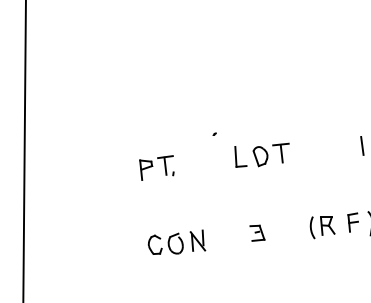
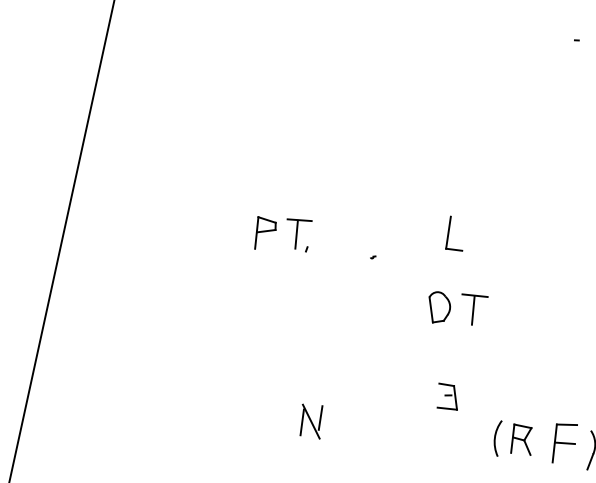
part: (240, 156) -> (455, 233), moved
part: (156, 167) -> (281, 233), moved
part: (352, 222) -> (562, 443), size x1.4
part: (257, 232) -> (448, 395), moved
part: (165, 243) -> (259, 414), removed

